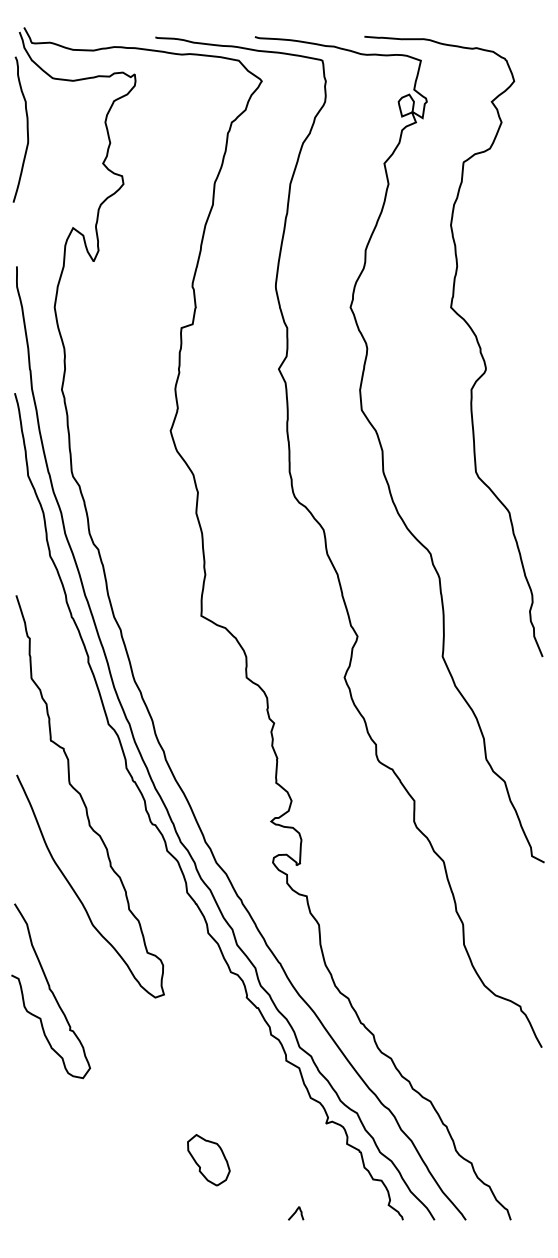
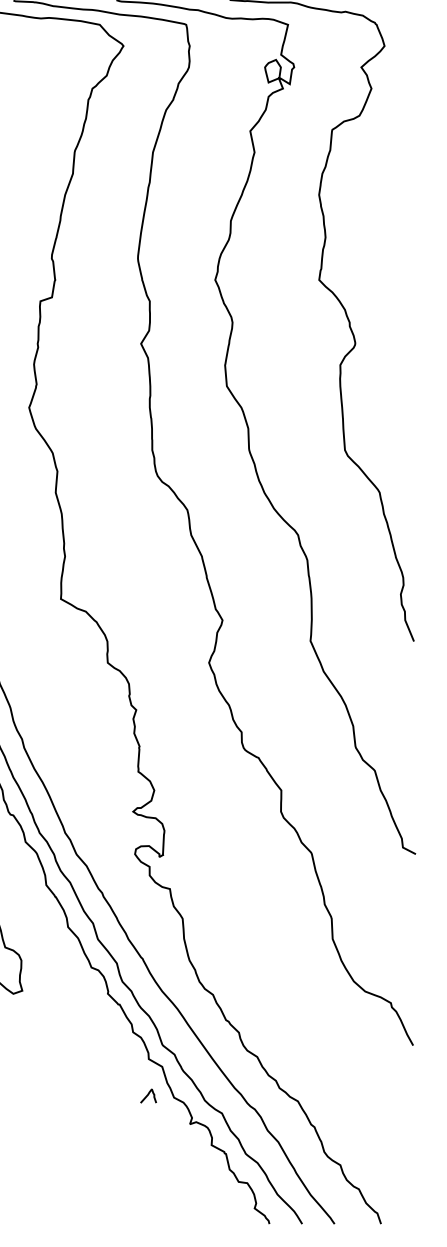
part: (208, 1160) -> (68, 1162), removed
curve: (296, 1212) -> (149, 1095), moved

